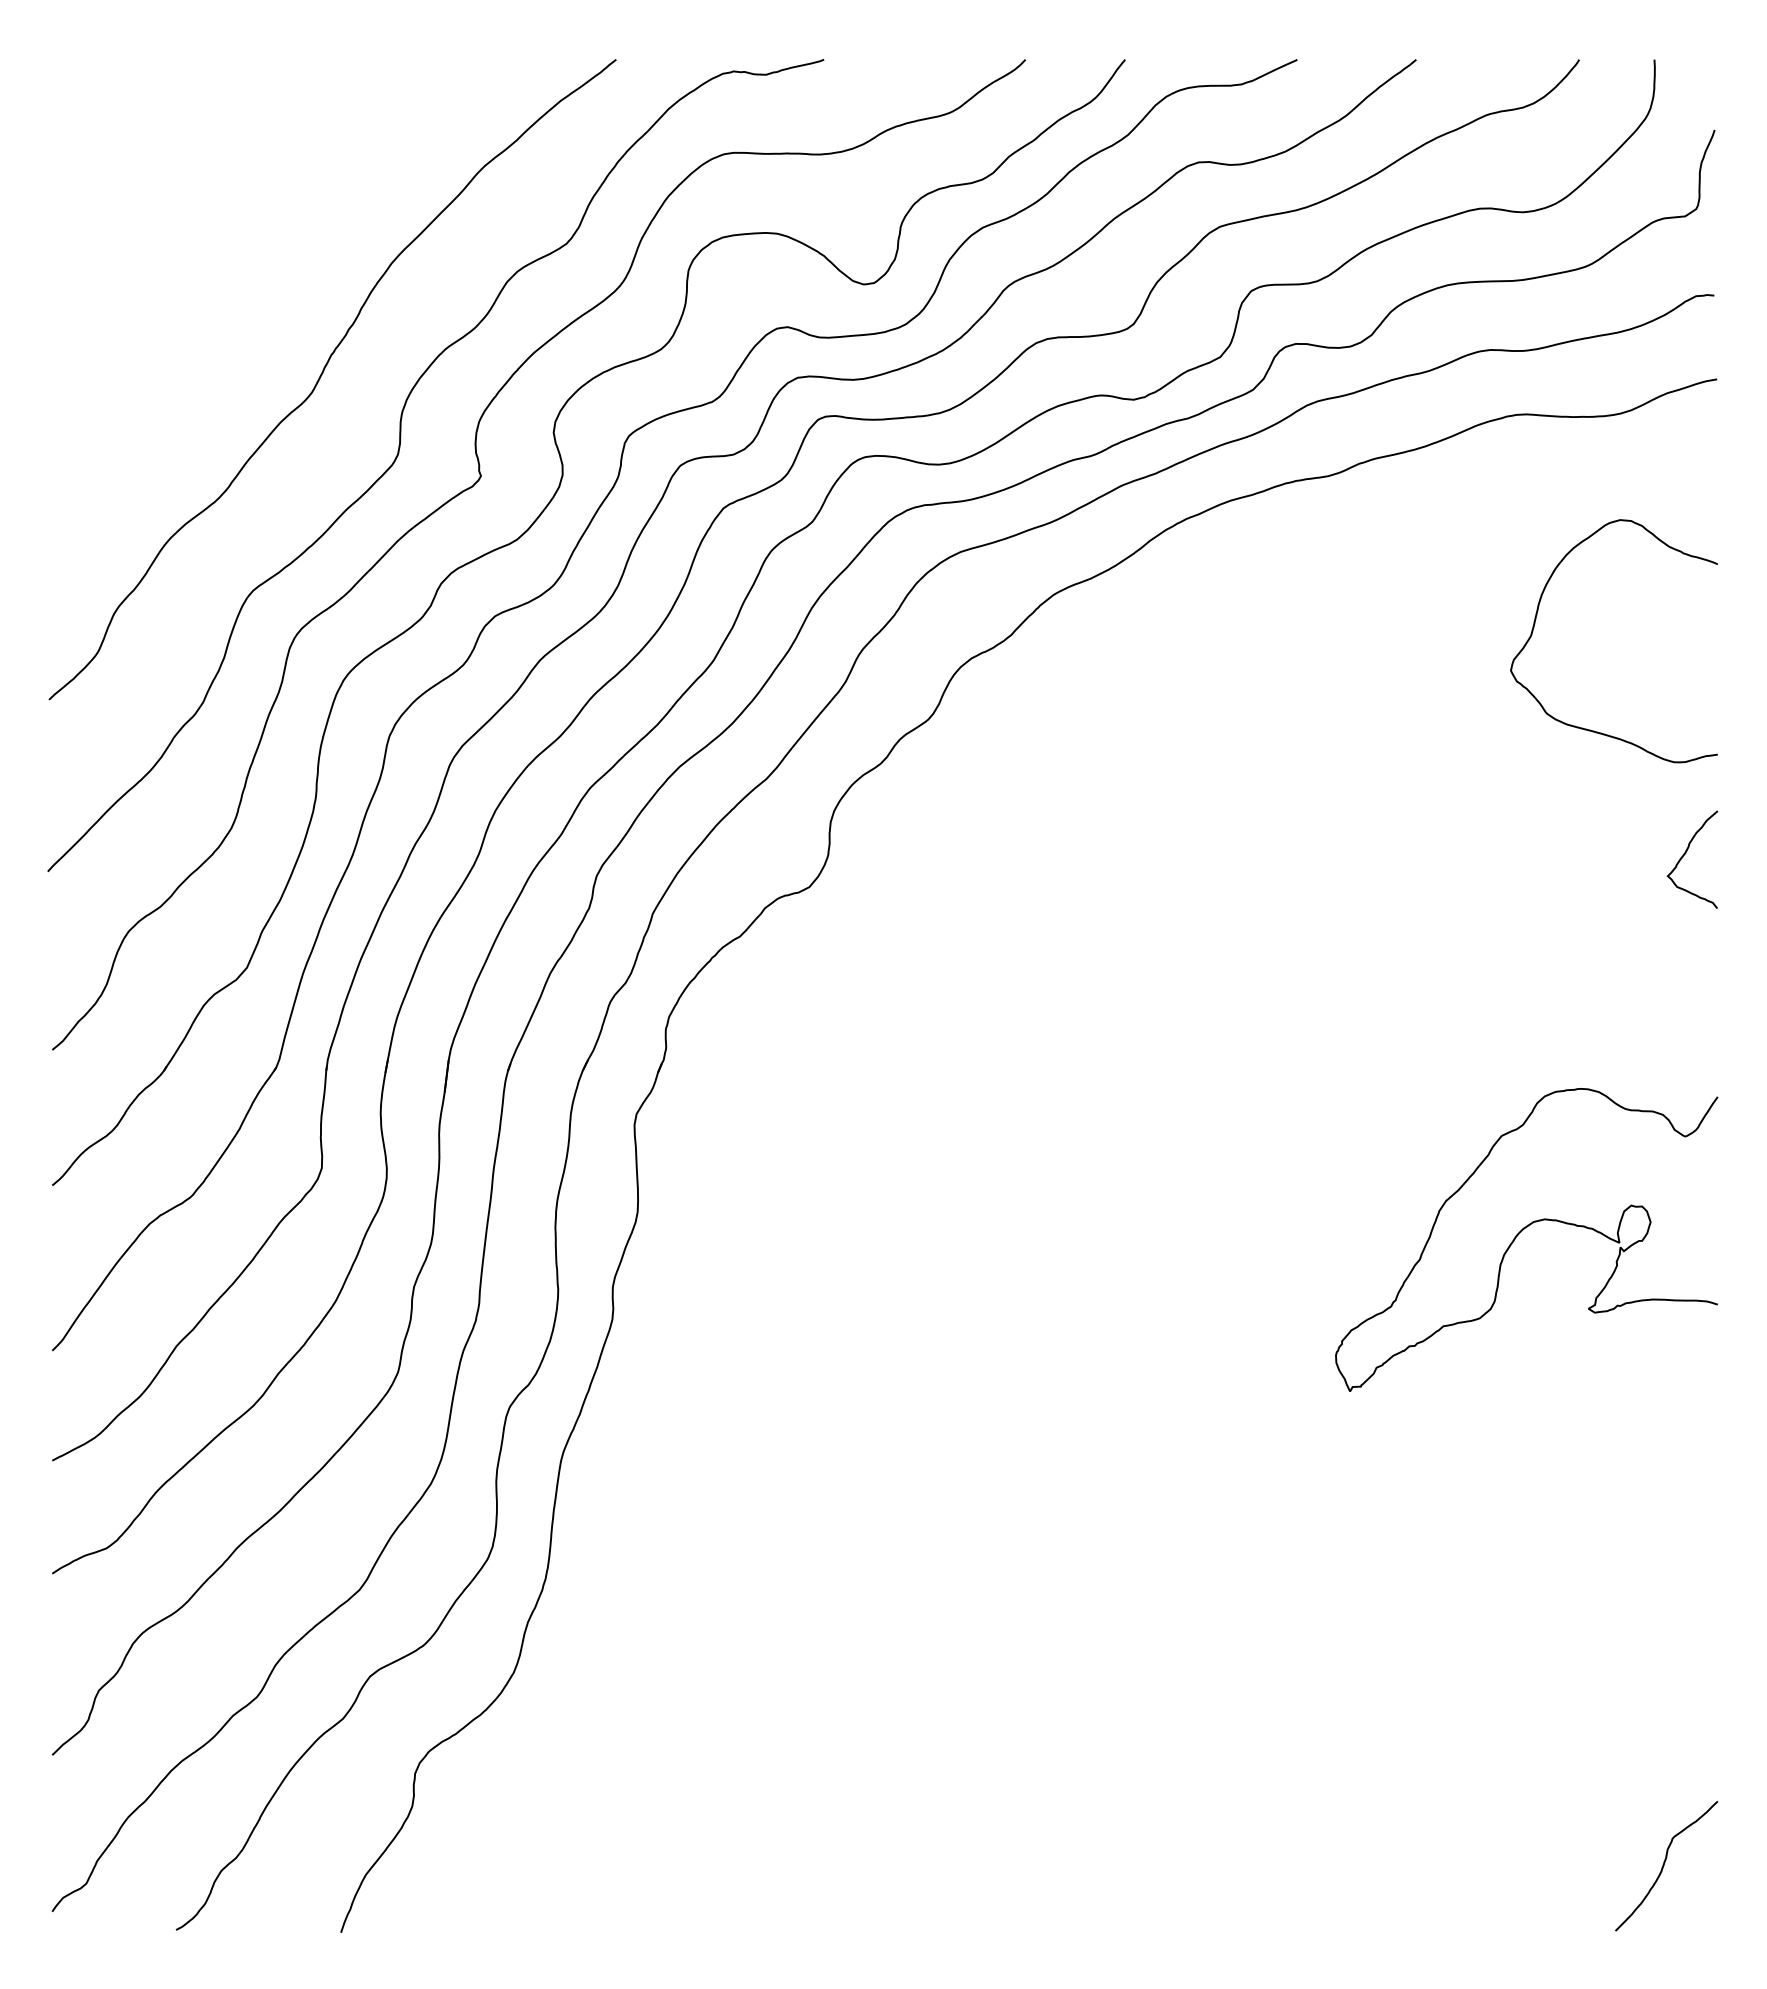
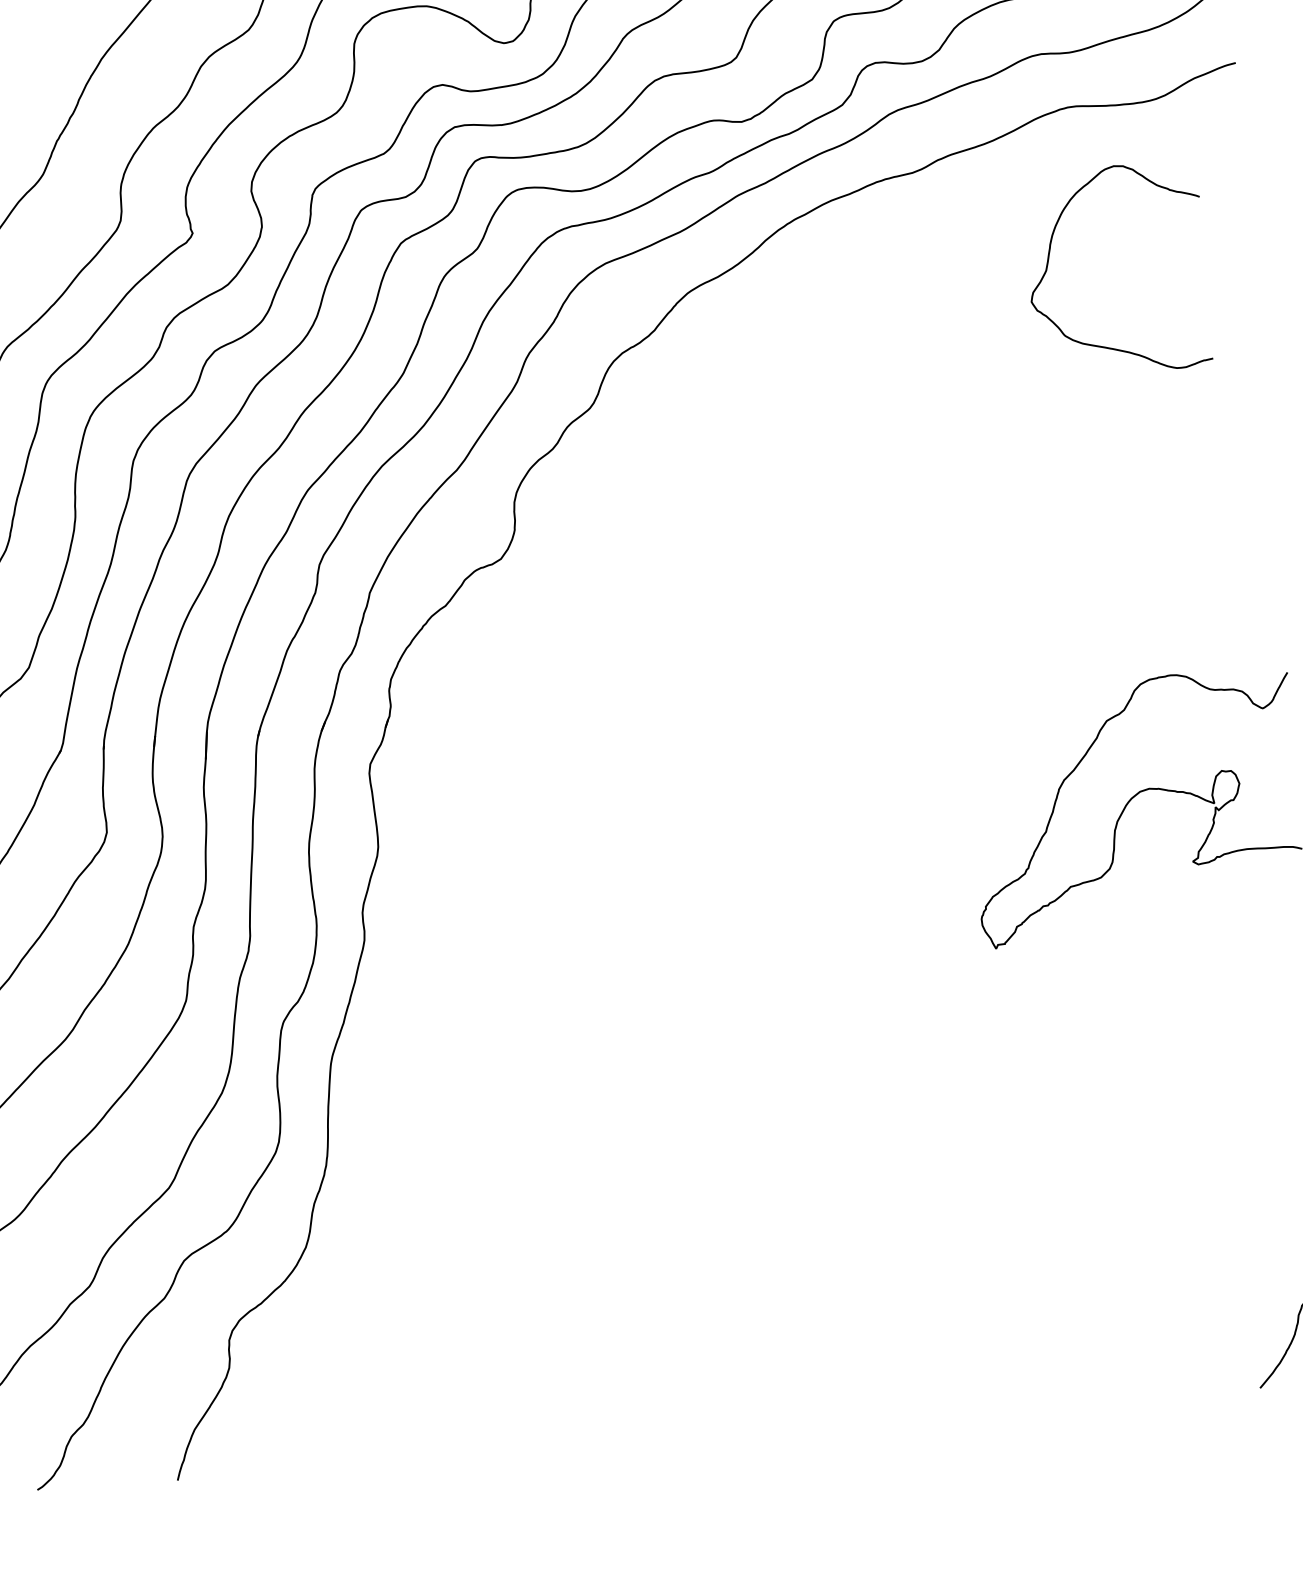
curve: (1535, 624) -> (1049, 260), moved
curve: (1686, 853) -> (1243, 467), removed

